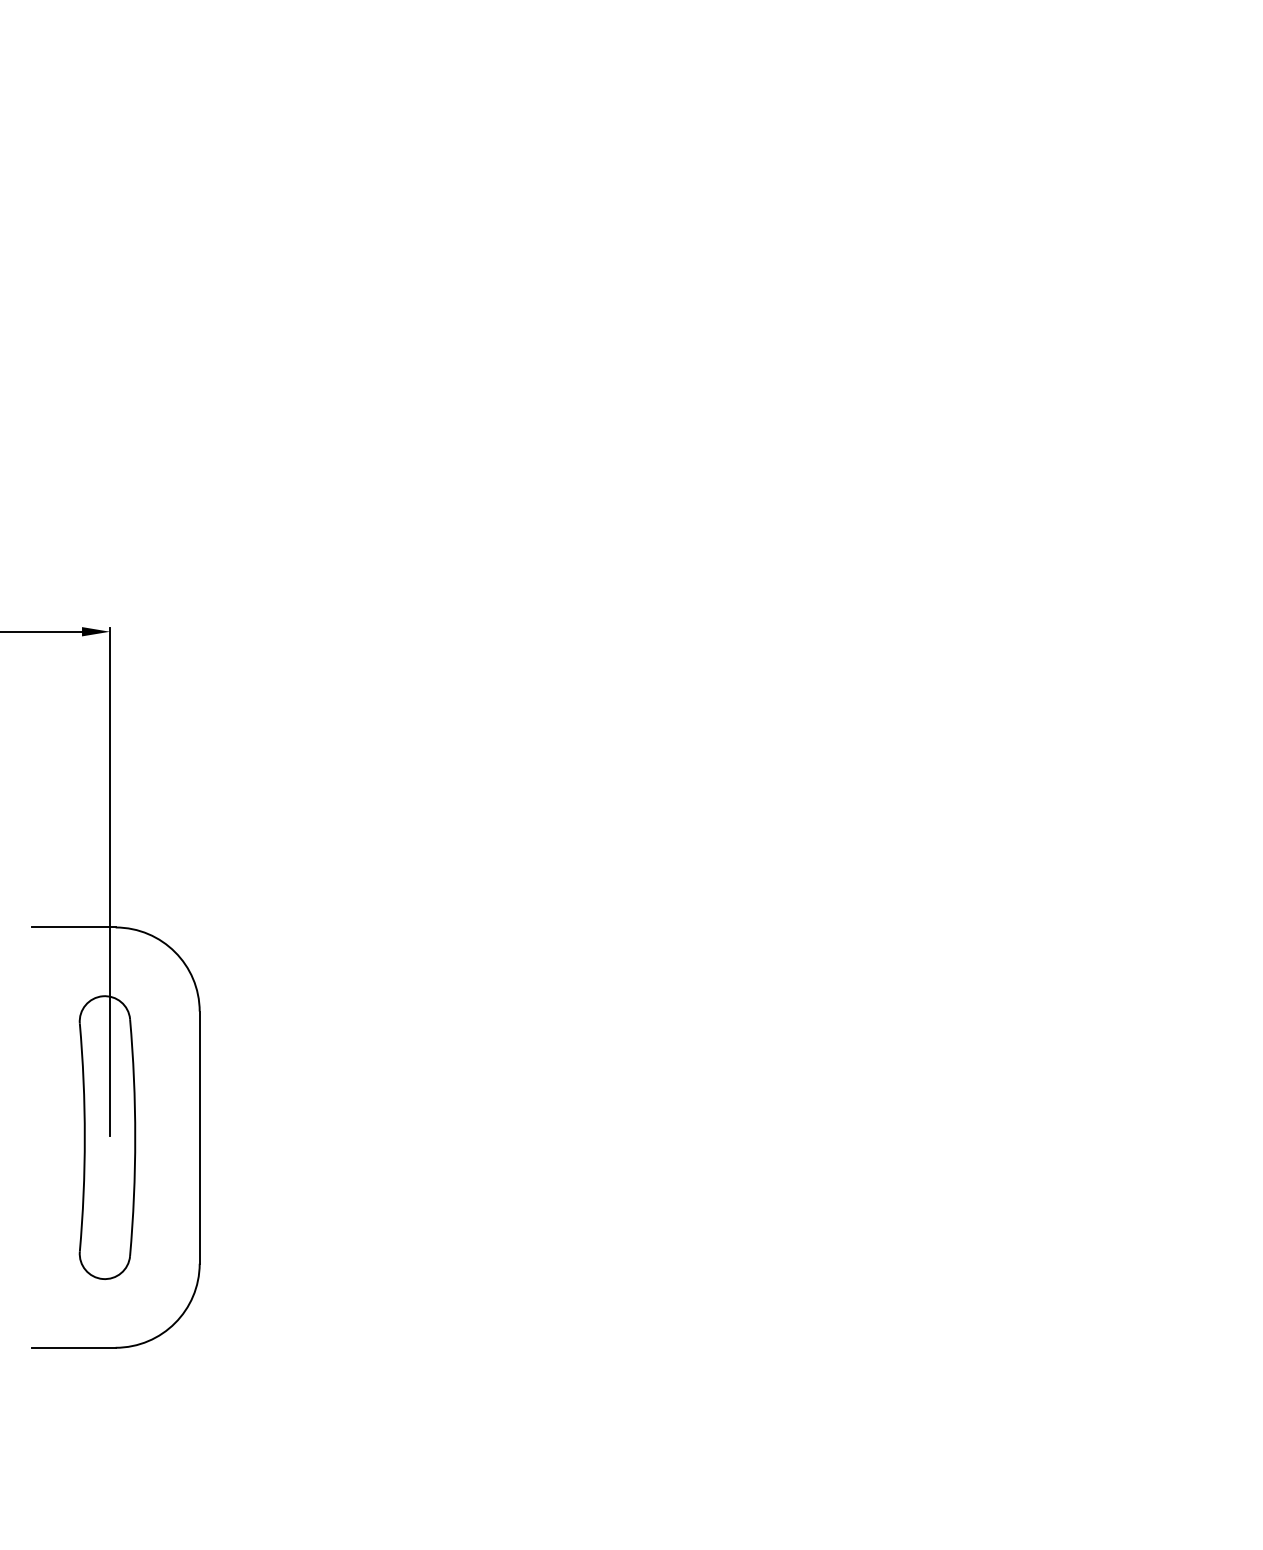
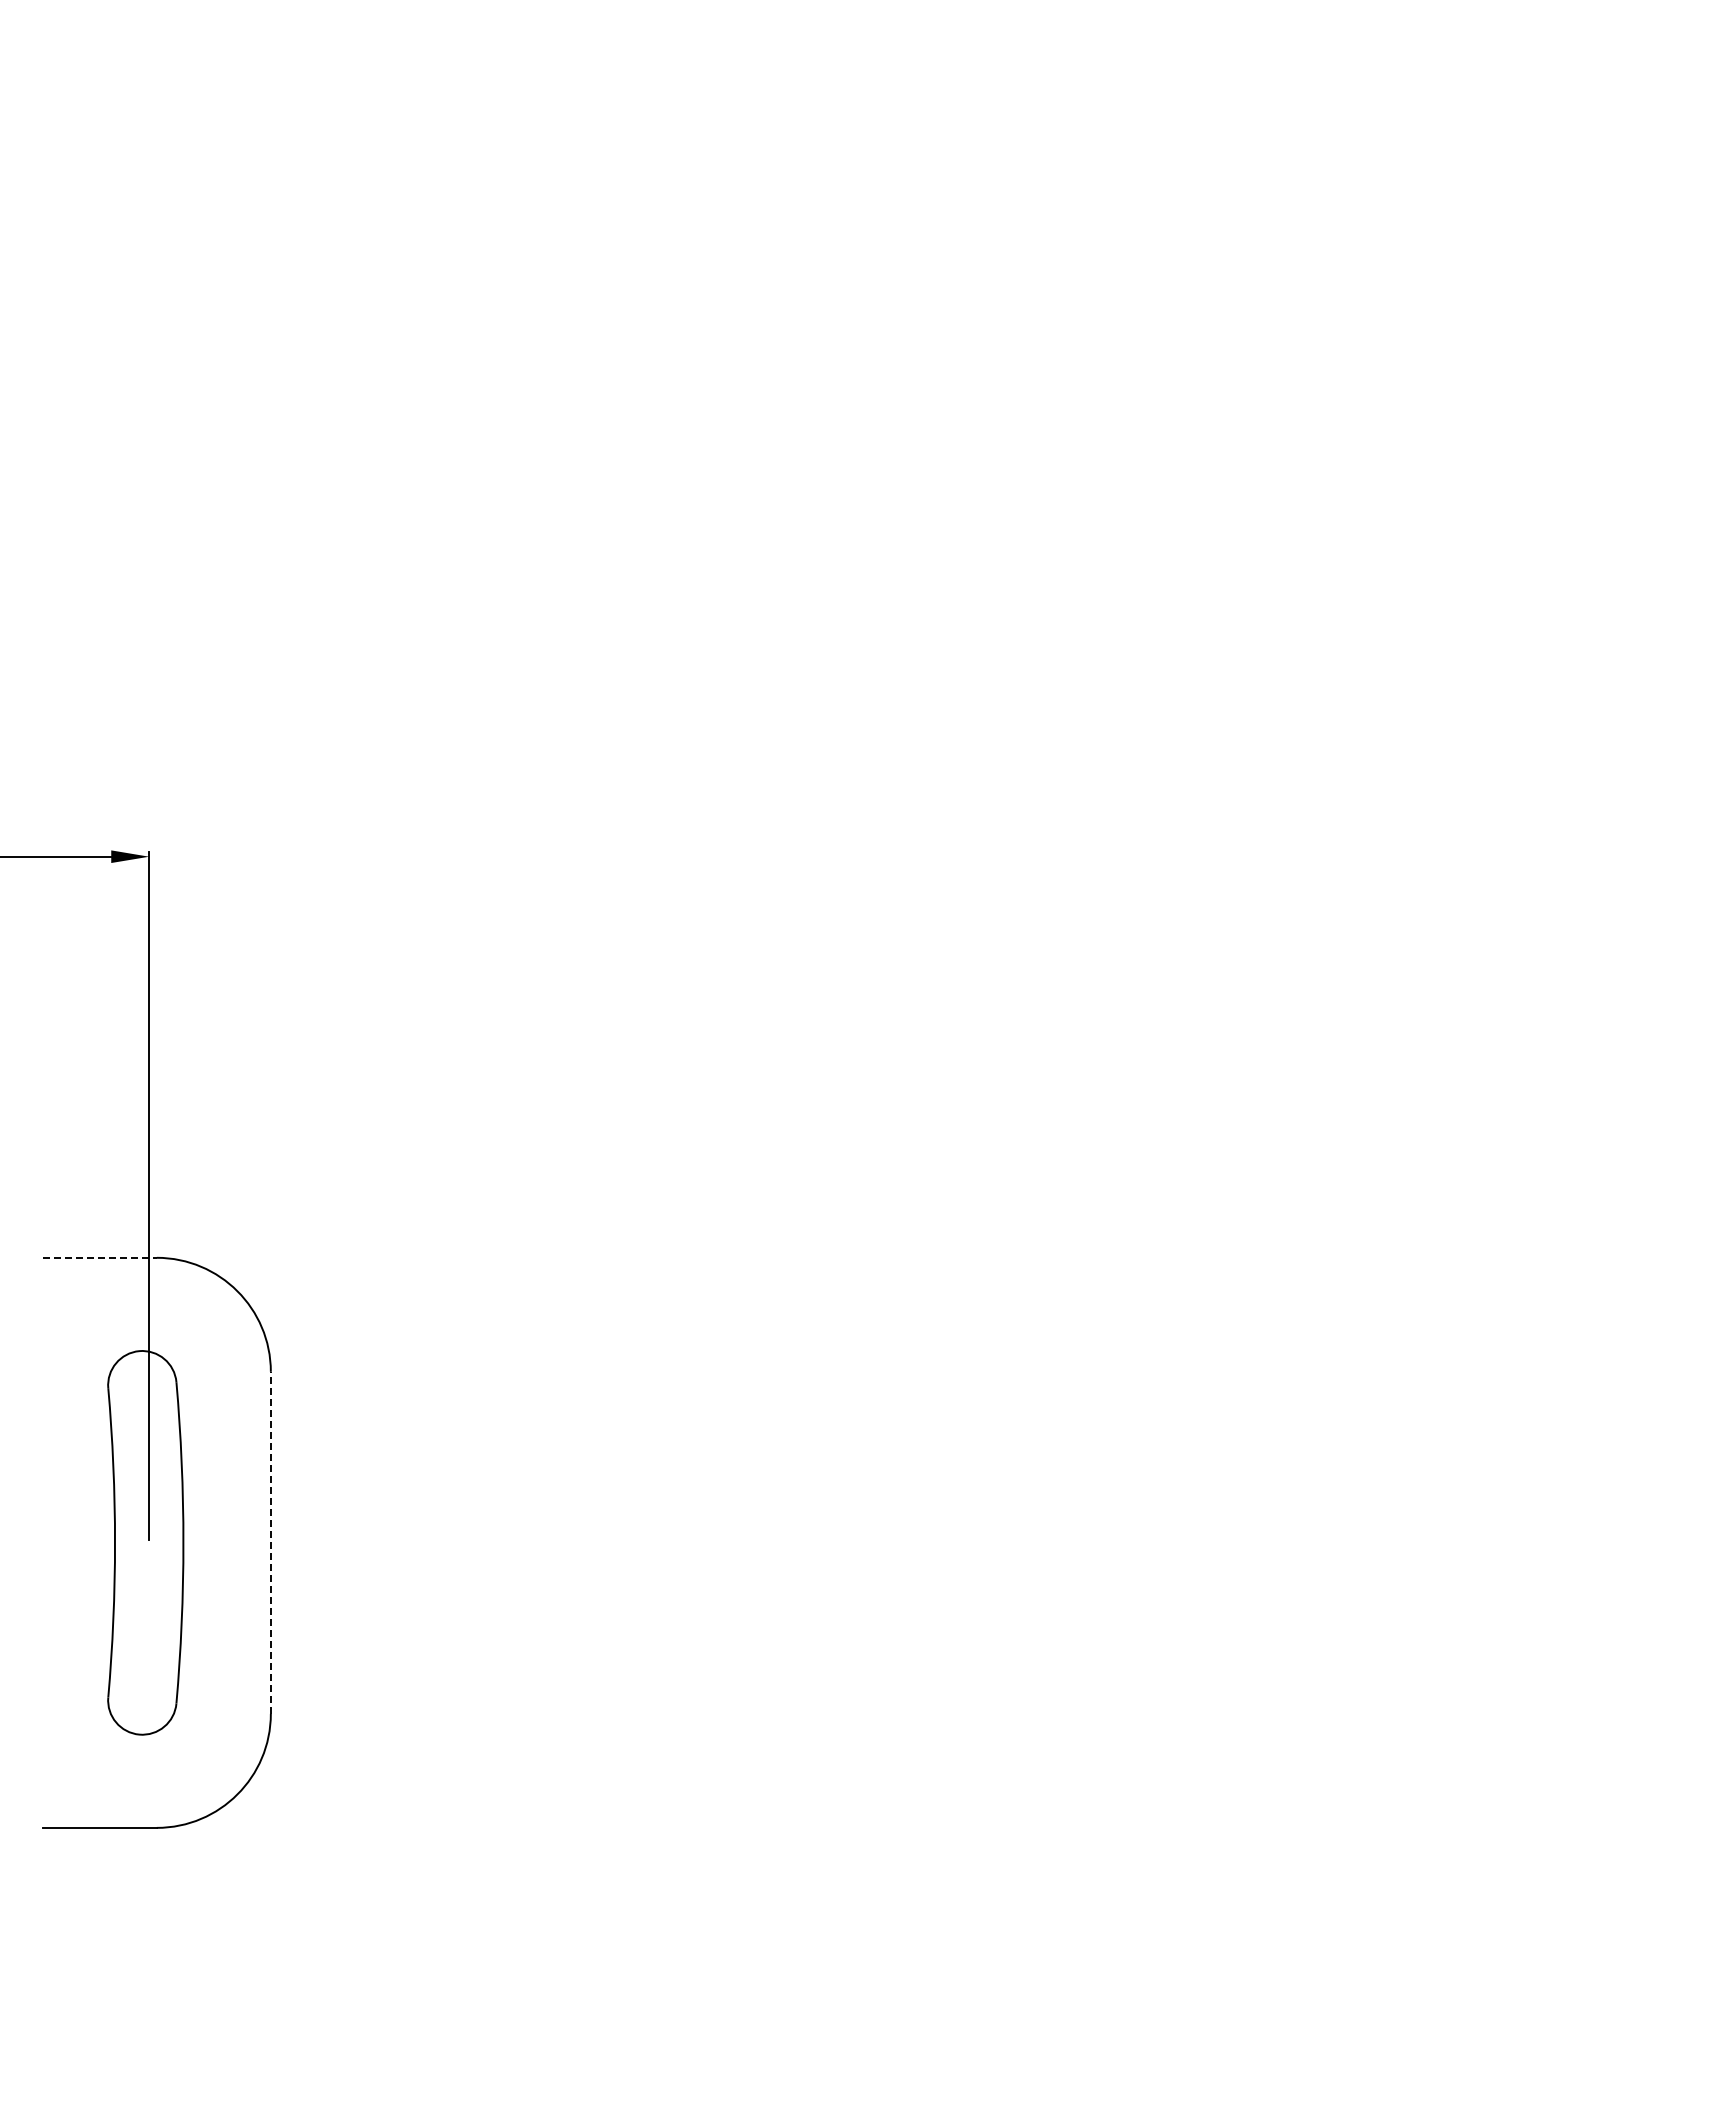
line: (74, 927) -> (100, 1257), solid -> dashed
line: (199, 1137) -> (270, 1542), solid -> dashed

